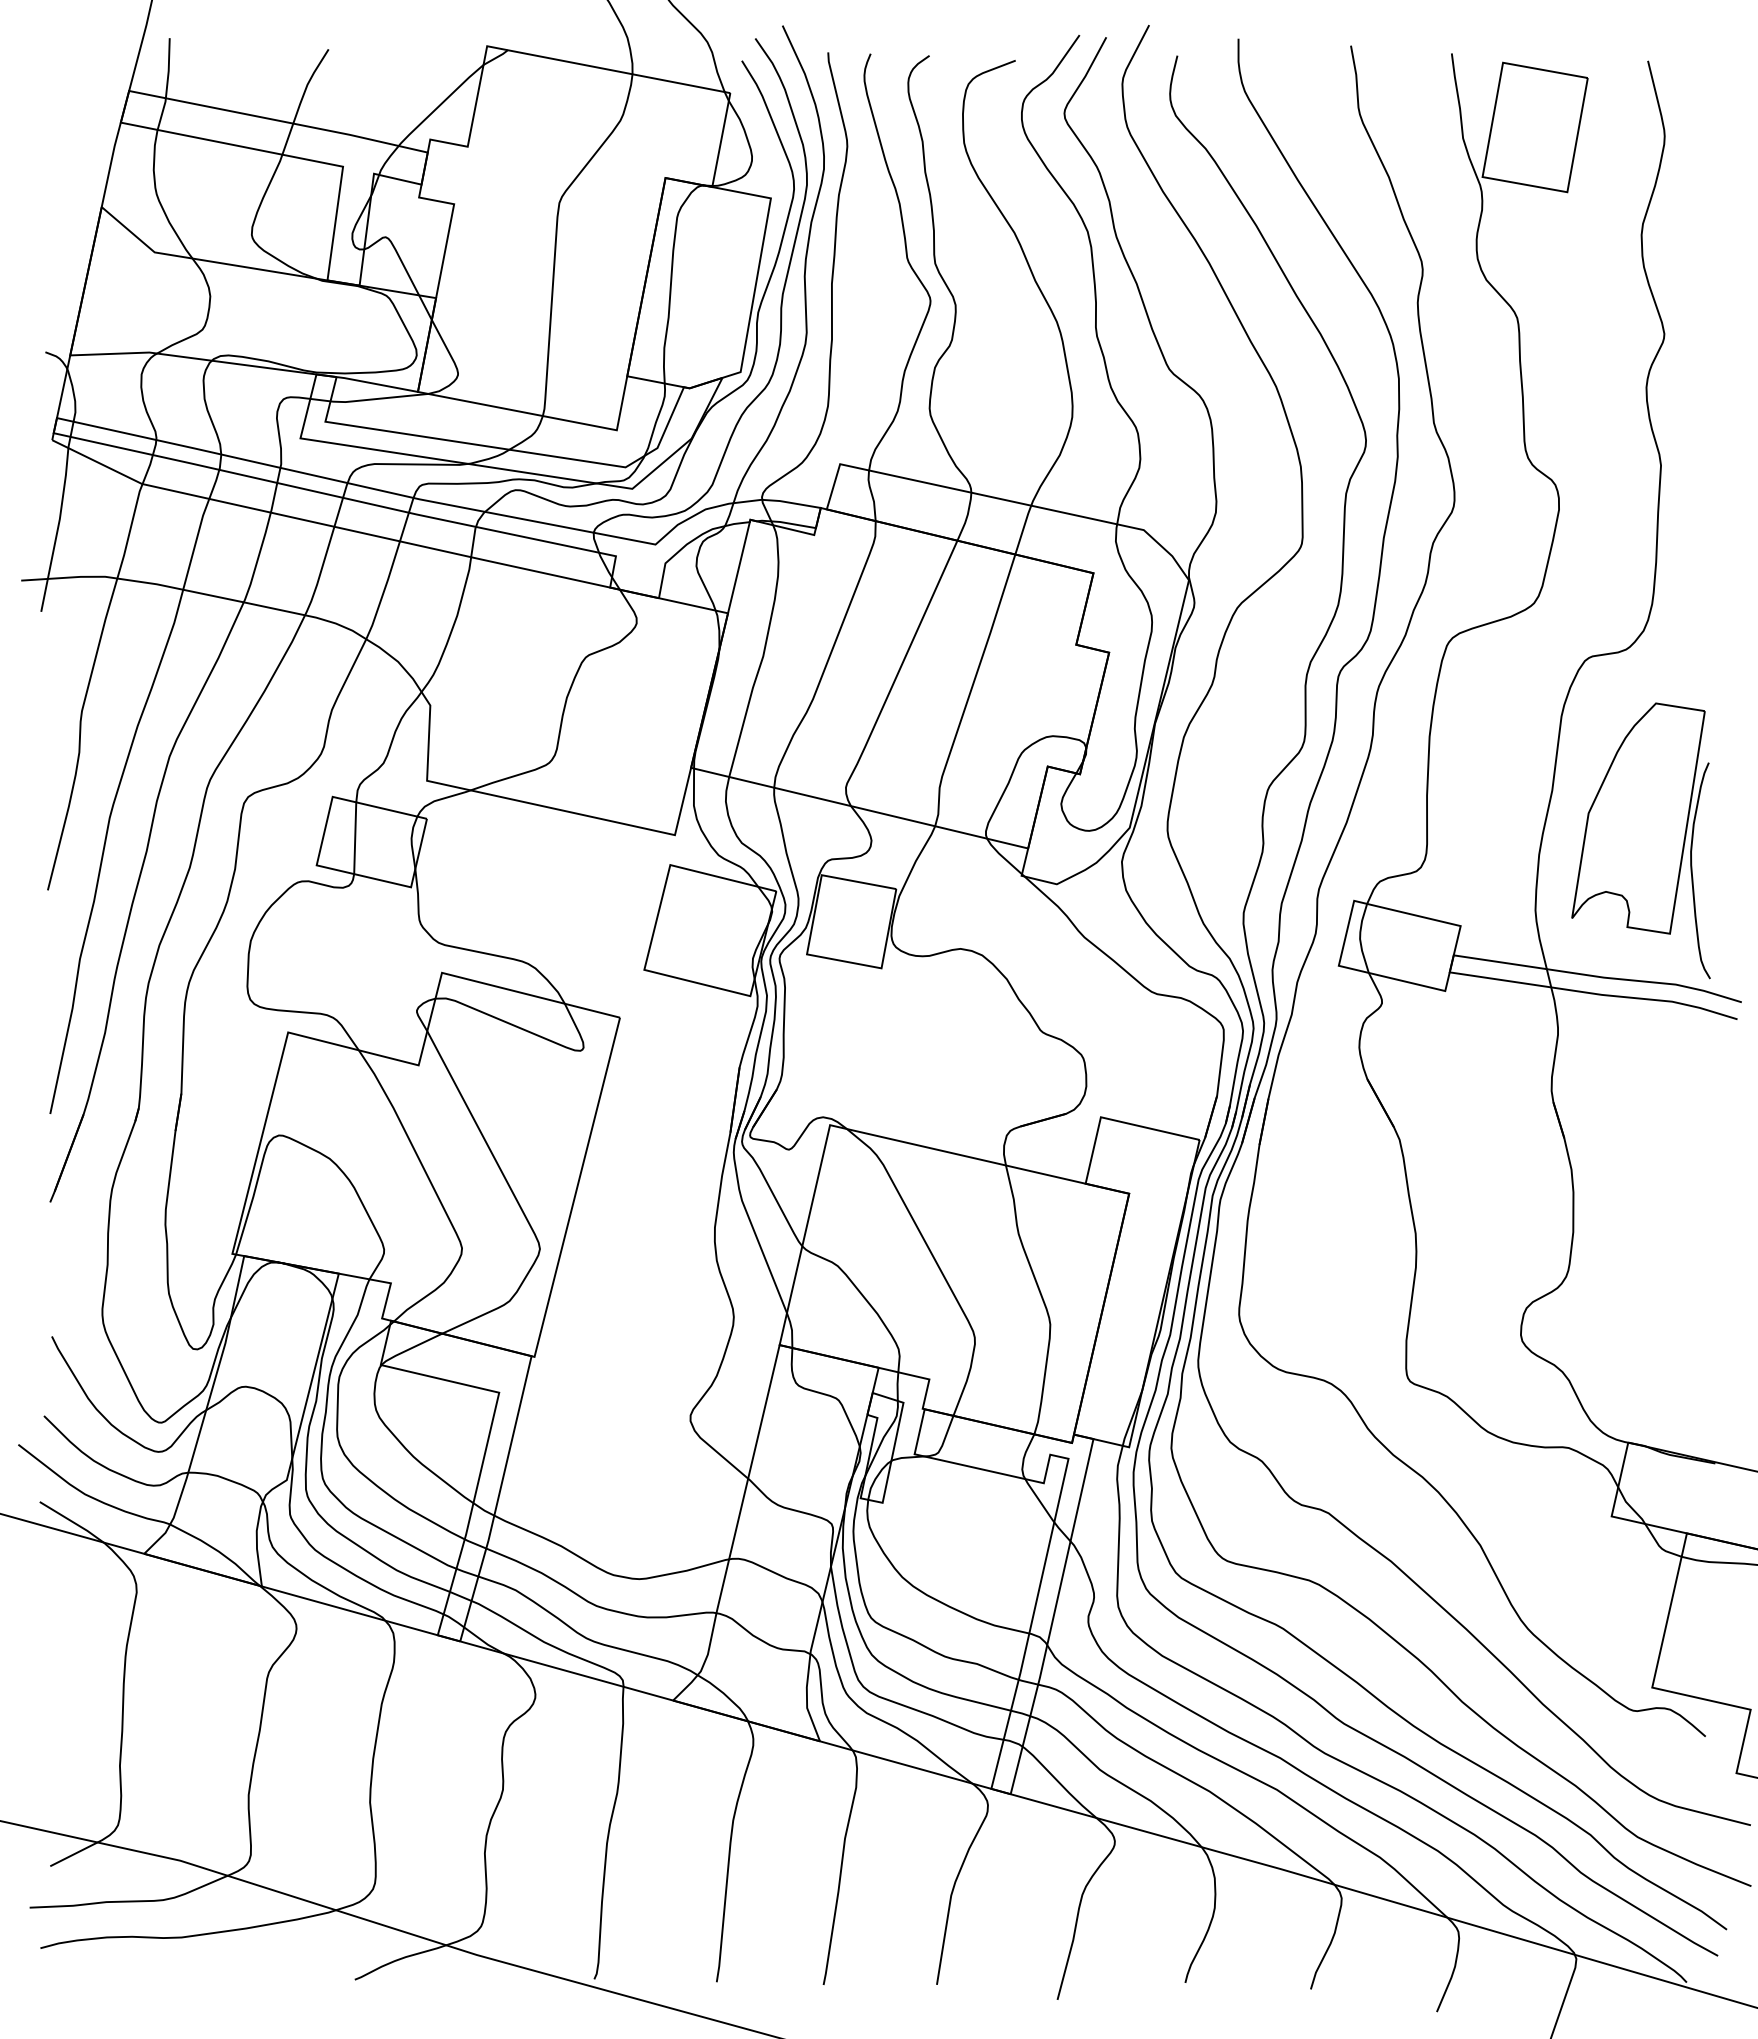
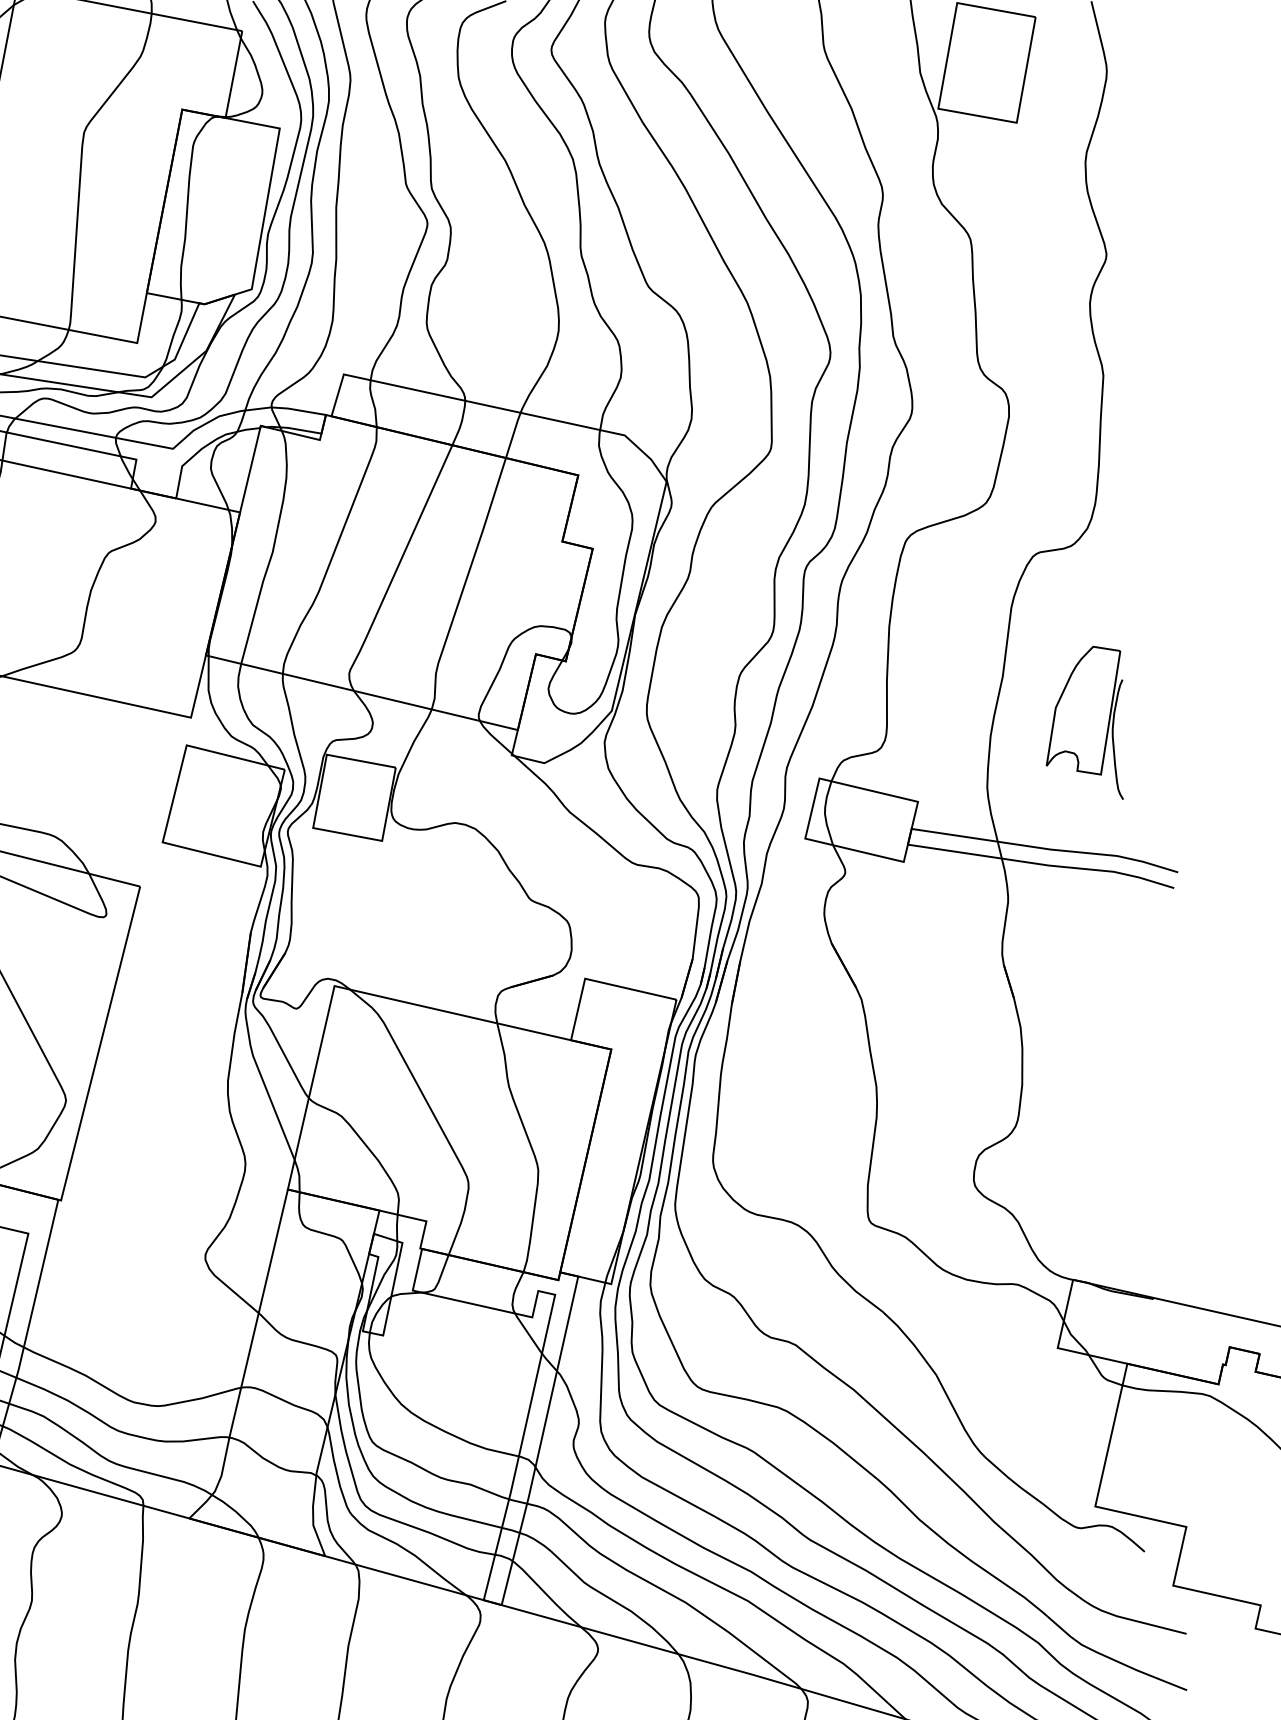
part: (1640, 840) -> (1084, 722), size x0.6

